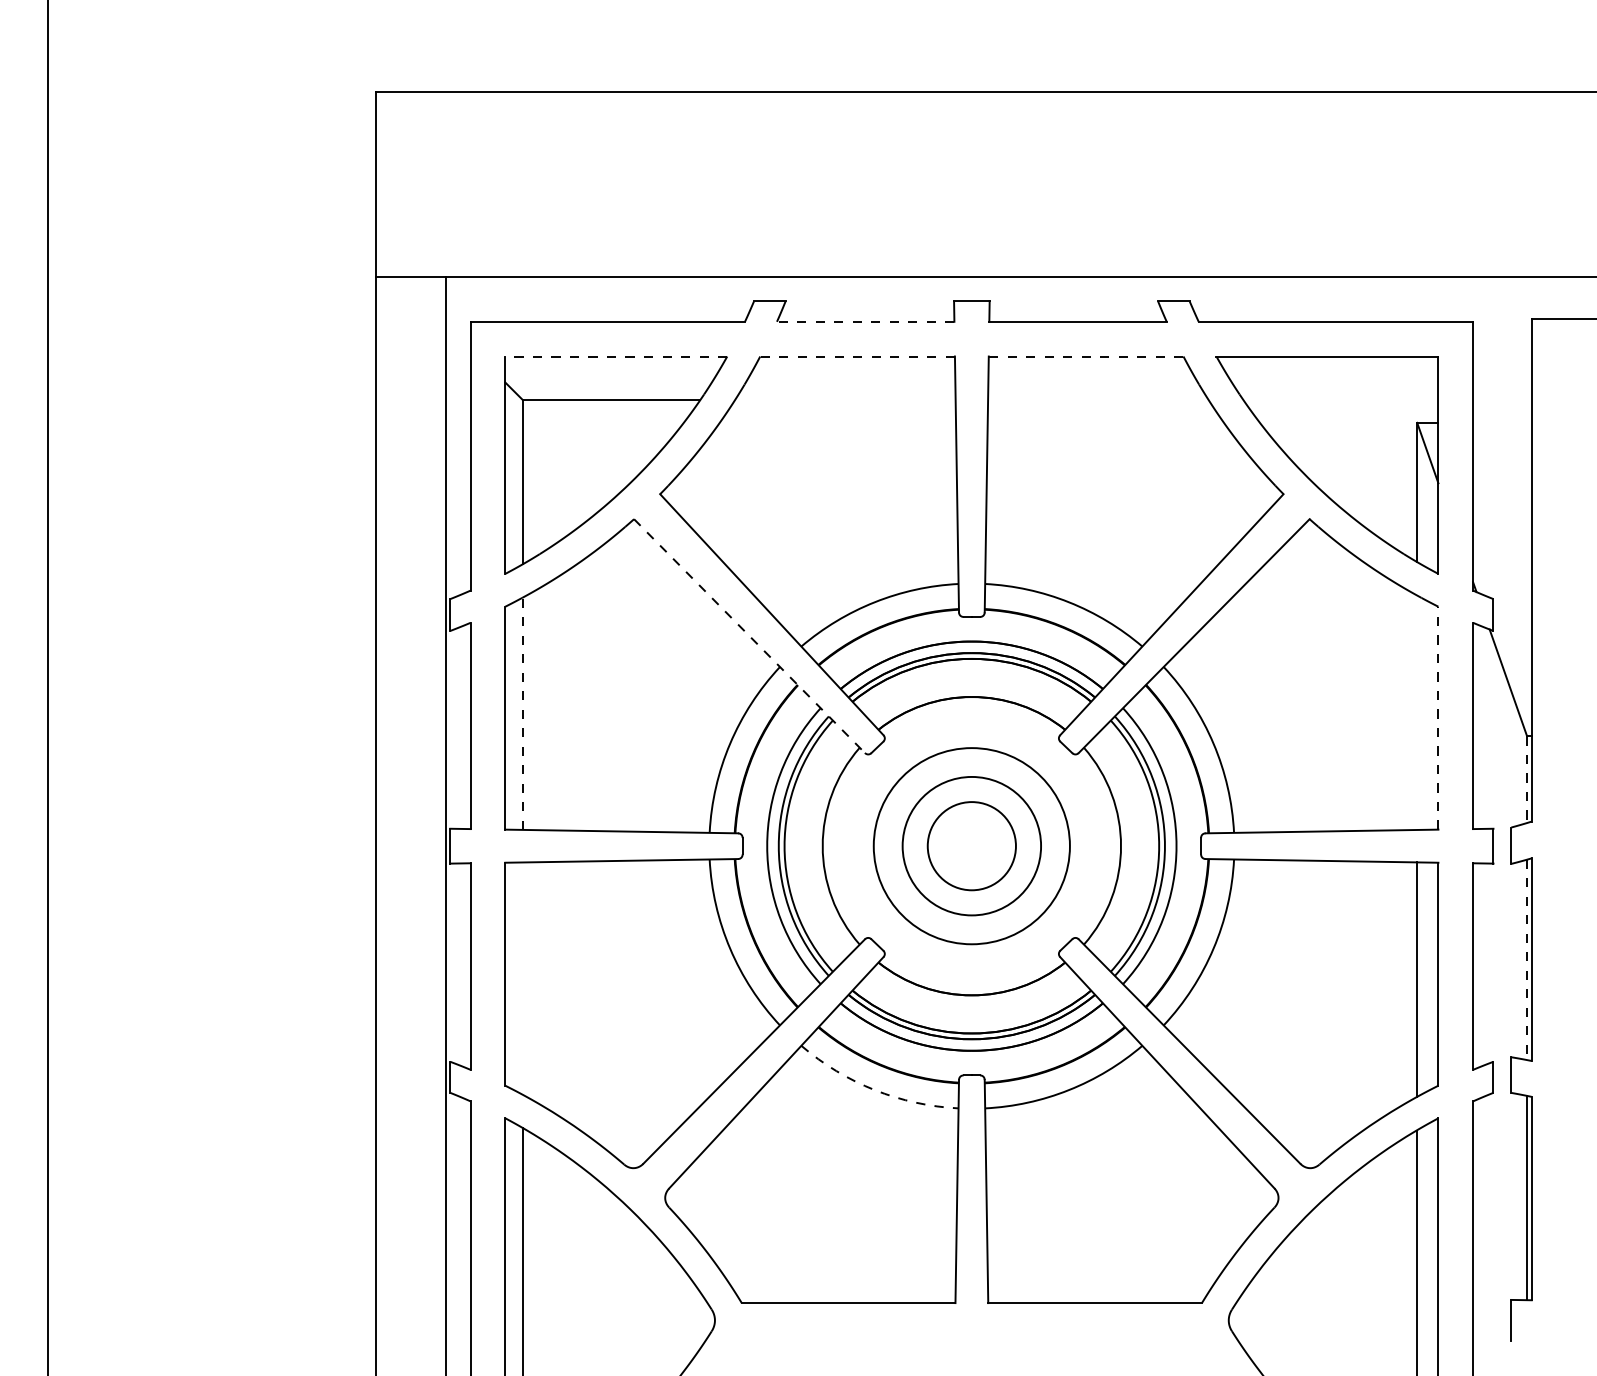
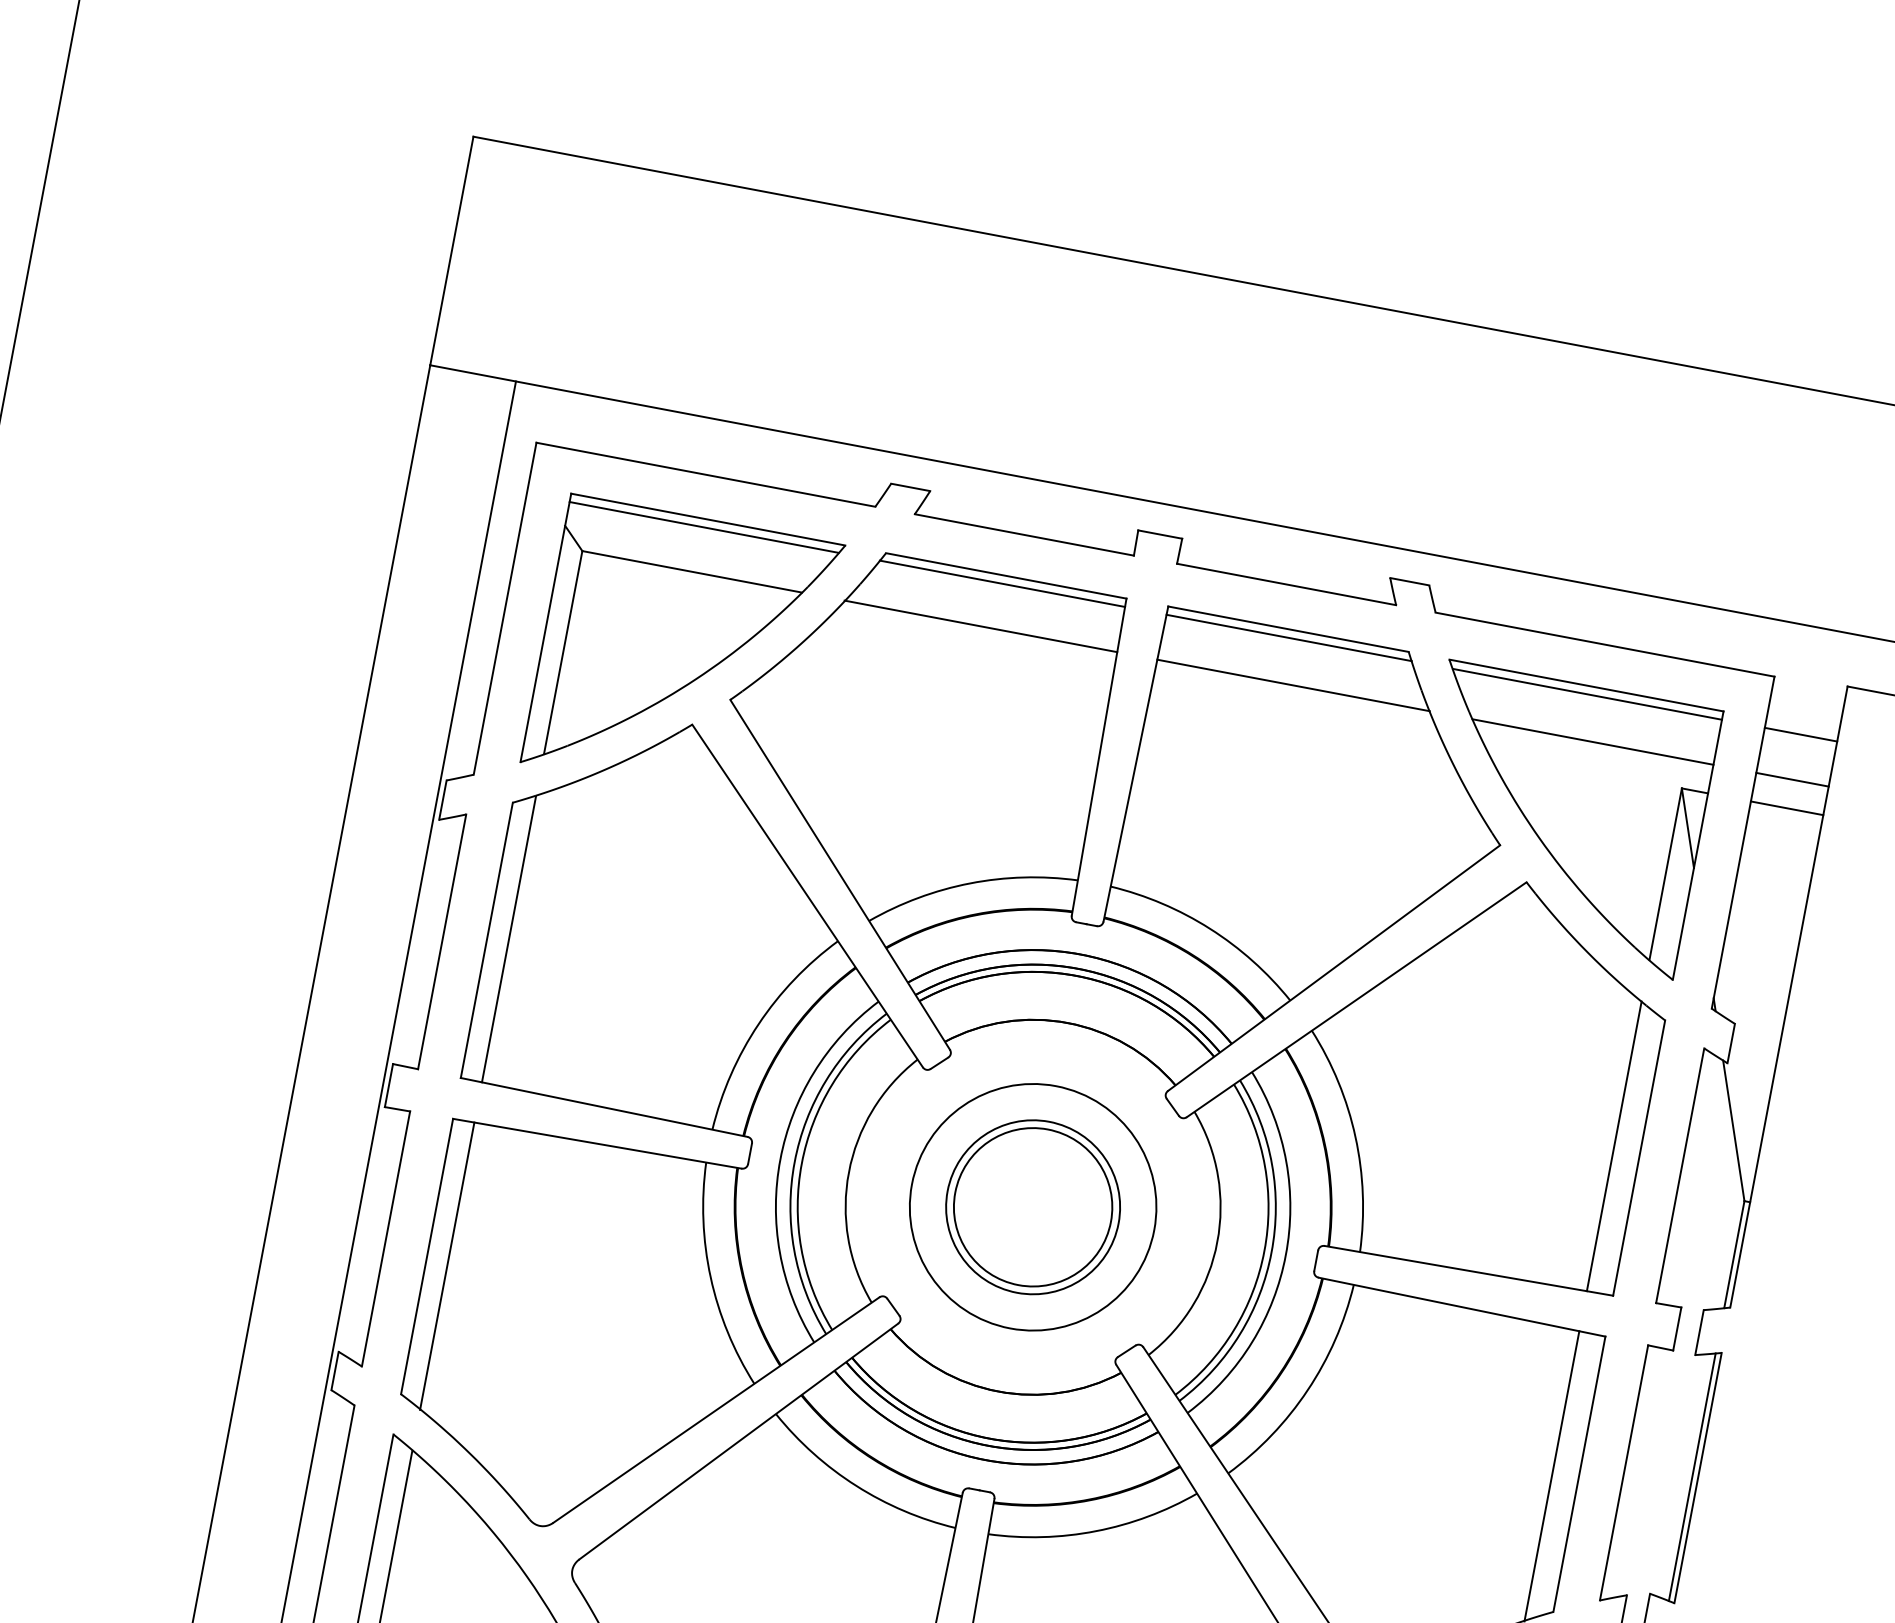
line: (865, 321) -> (1024, 534), dashed -> solid
line: (616, 356) -> (708, 519), dashed -> solid
line: (857, 356) -> (1006, 575), dashed -> solid
line: (1085, 356) -> (1287, 629), dashed -> solid
line: (614, 363) -> (704, 527), added
line: (855, 363) -> (1002, 584), added
line: (1087, 363) -> (1288, 638), added
line: (1329, 363) -> (1587, 694), added
line: (1502, 363) -> (1801, 735), added
line: (844, 399) -> (980, 625), added
line: (1098, 399) -> (1293, 685), added
line: (1340, 399) -> (1592, 741), added
line: (1502, 399) -> (1792, 779), added
line: (1502, 422) -> (1787, 807), added
line: (749, 636) -> (807, 896), dashed -> solid
line: (1417, 712) -> (1614, 1146), added
line: (522, 714) -> (508, 939), dashed -> solid
line: (1438, 717) -> (1639, 1157), dashed -> solid
line: (1527, 780) -> (1734, 1255), dashed -> solid
circle: (971, 846) -> (1032, 1207), size x1.43
line: (1527, 960) -> (1692, 1478), dashed -> solid
line: (522, 978) -> (447, 1265), added
arc: (874, 1090) -> (855, 1486), dashed -> solid

